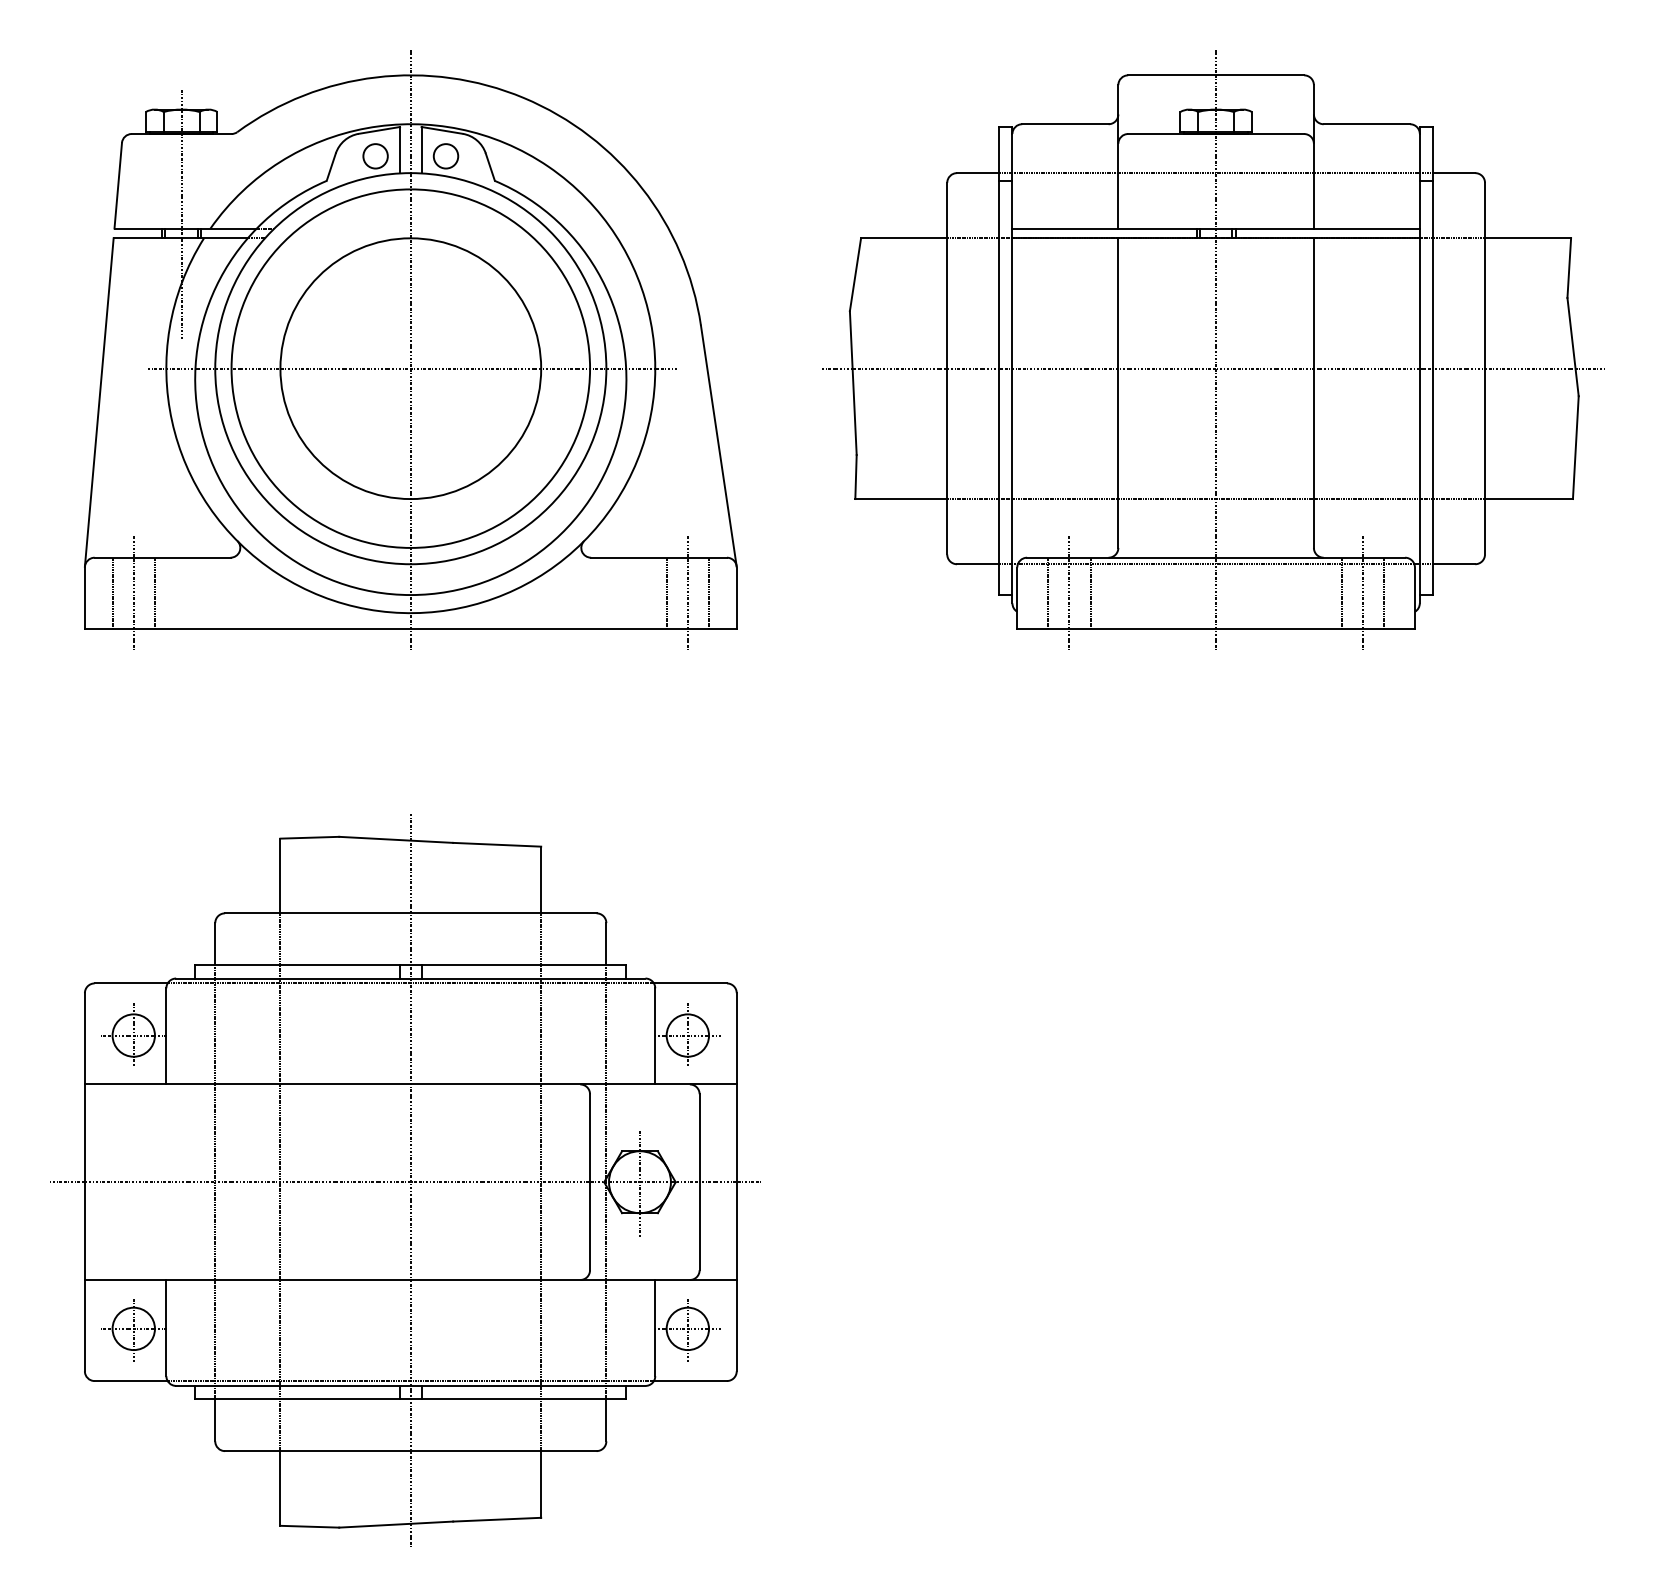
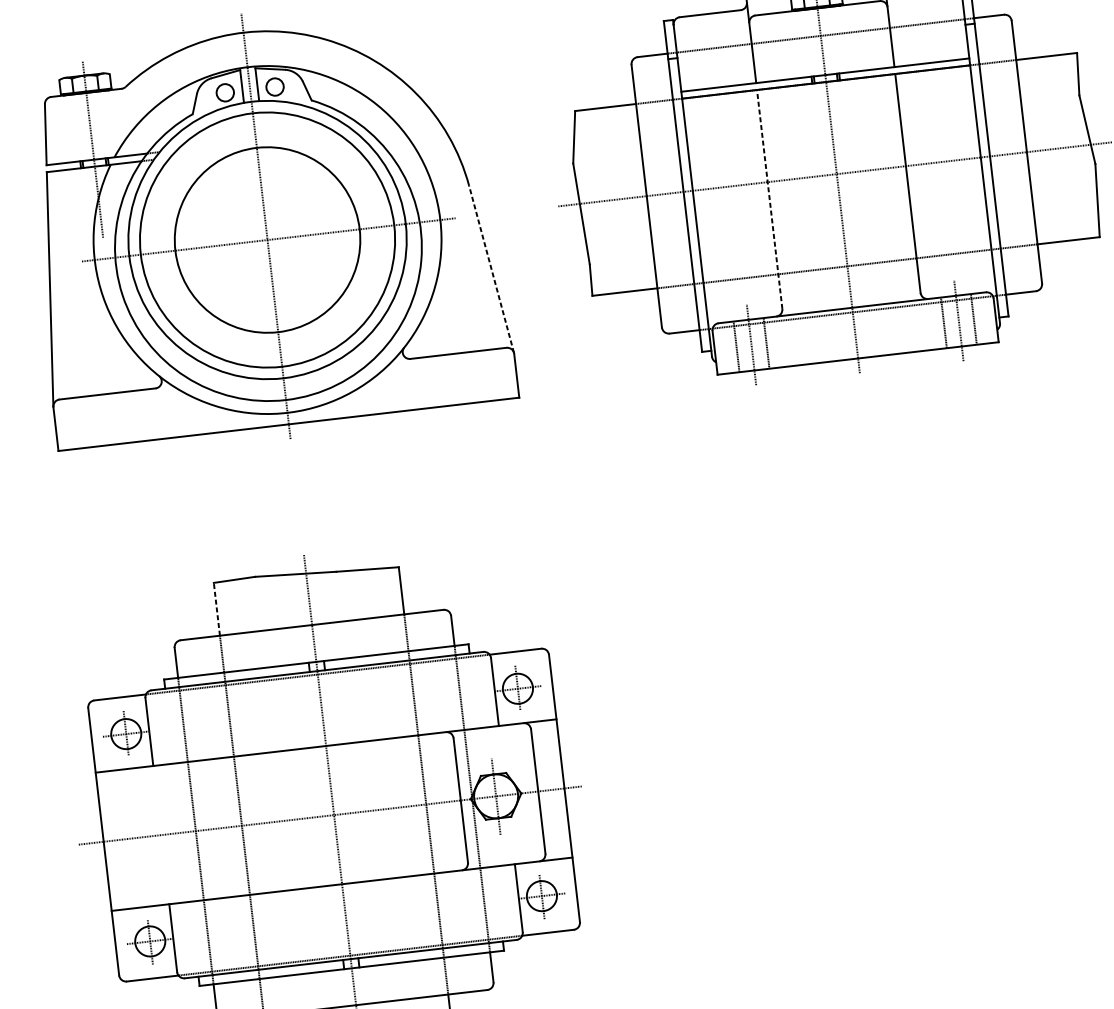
line: (1118, 393) -> (769, 199), solid -> dashed
line: (718, 445) -> (491, 269), solid -> dashed
line: (112, 593) -> (75, 423), removed
line: (133, 593) -> (89, 421), removed
line: (154, 593) -> (104, 419), removed
line: (666, 593) -> (466, 378), removed
line: (687, 593) -> (481, 376), removed
line: (709, 593) -> (497, 374), removed
line: (280, 875) -> (216, 608), solid -> dashed

